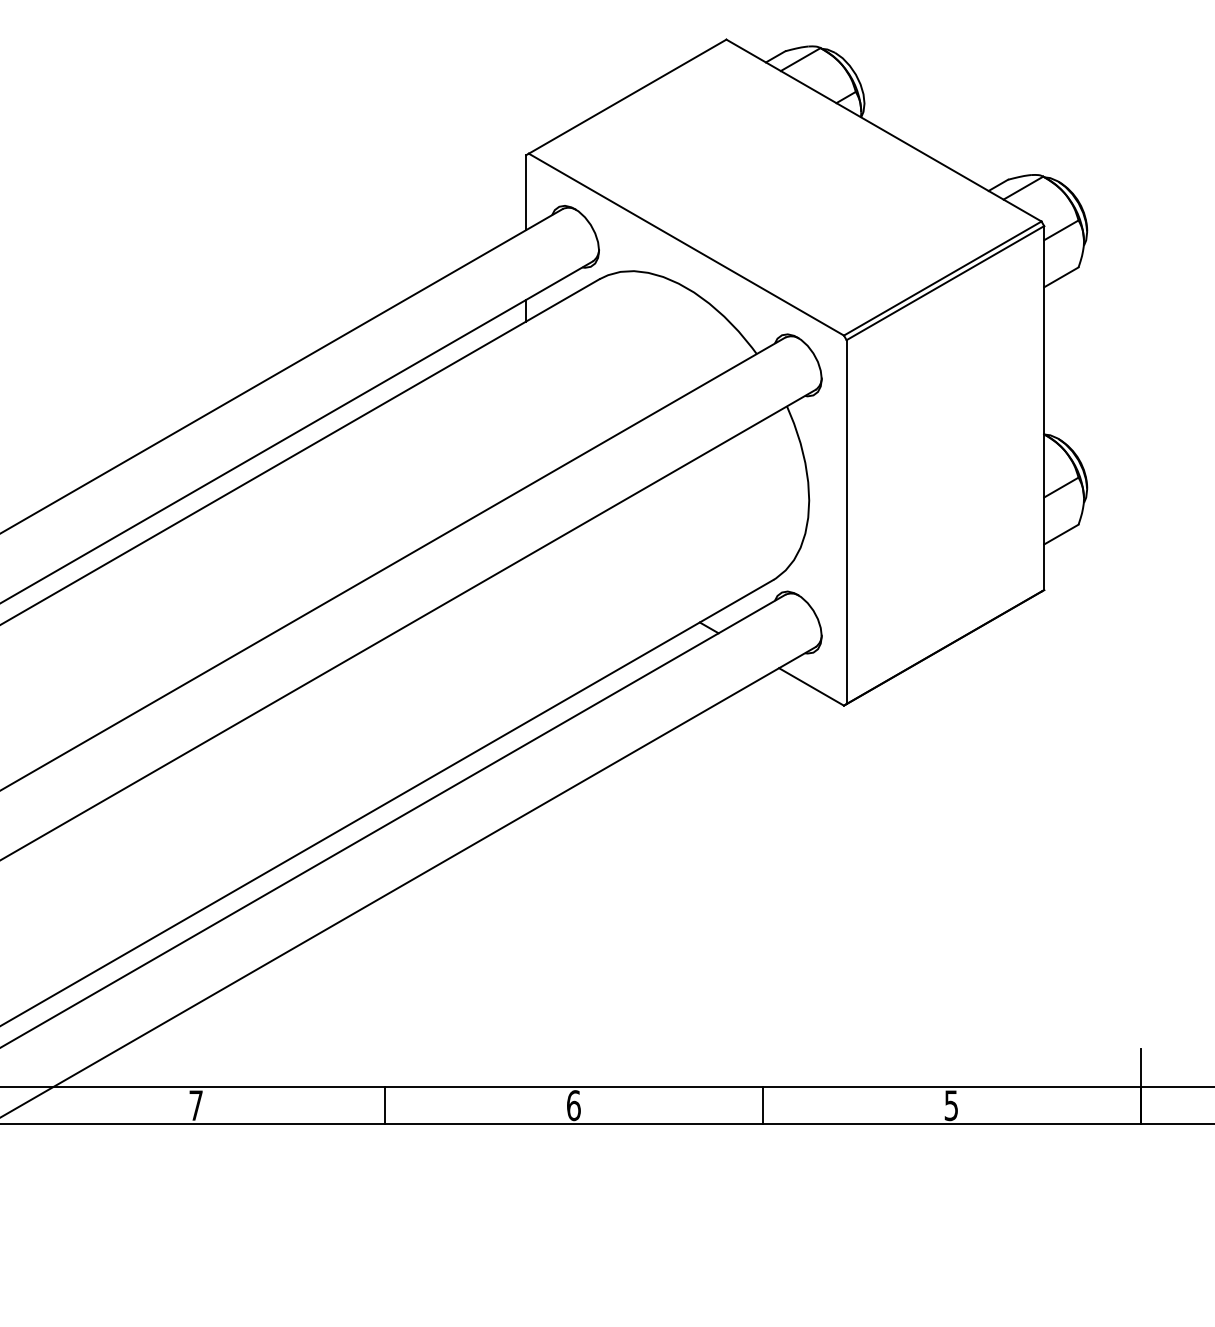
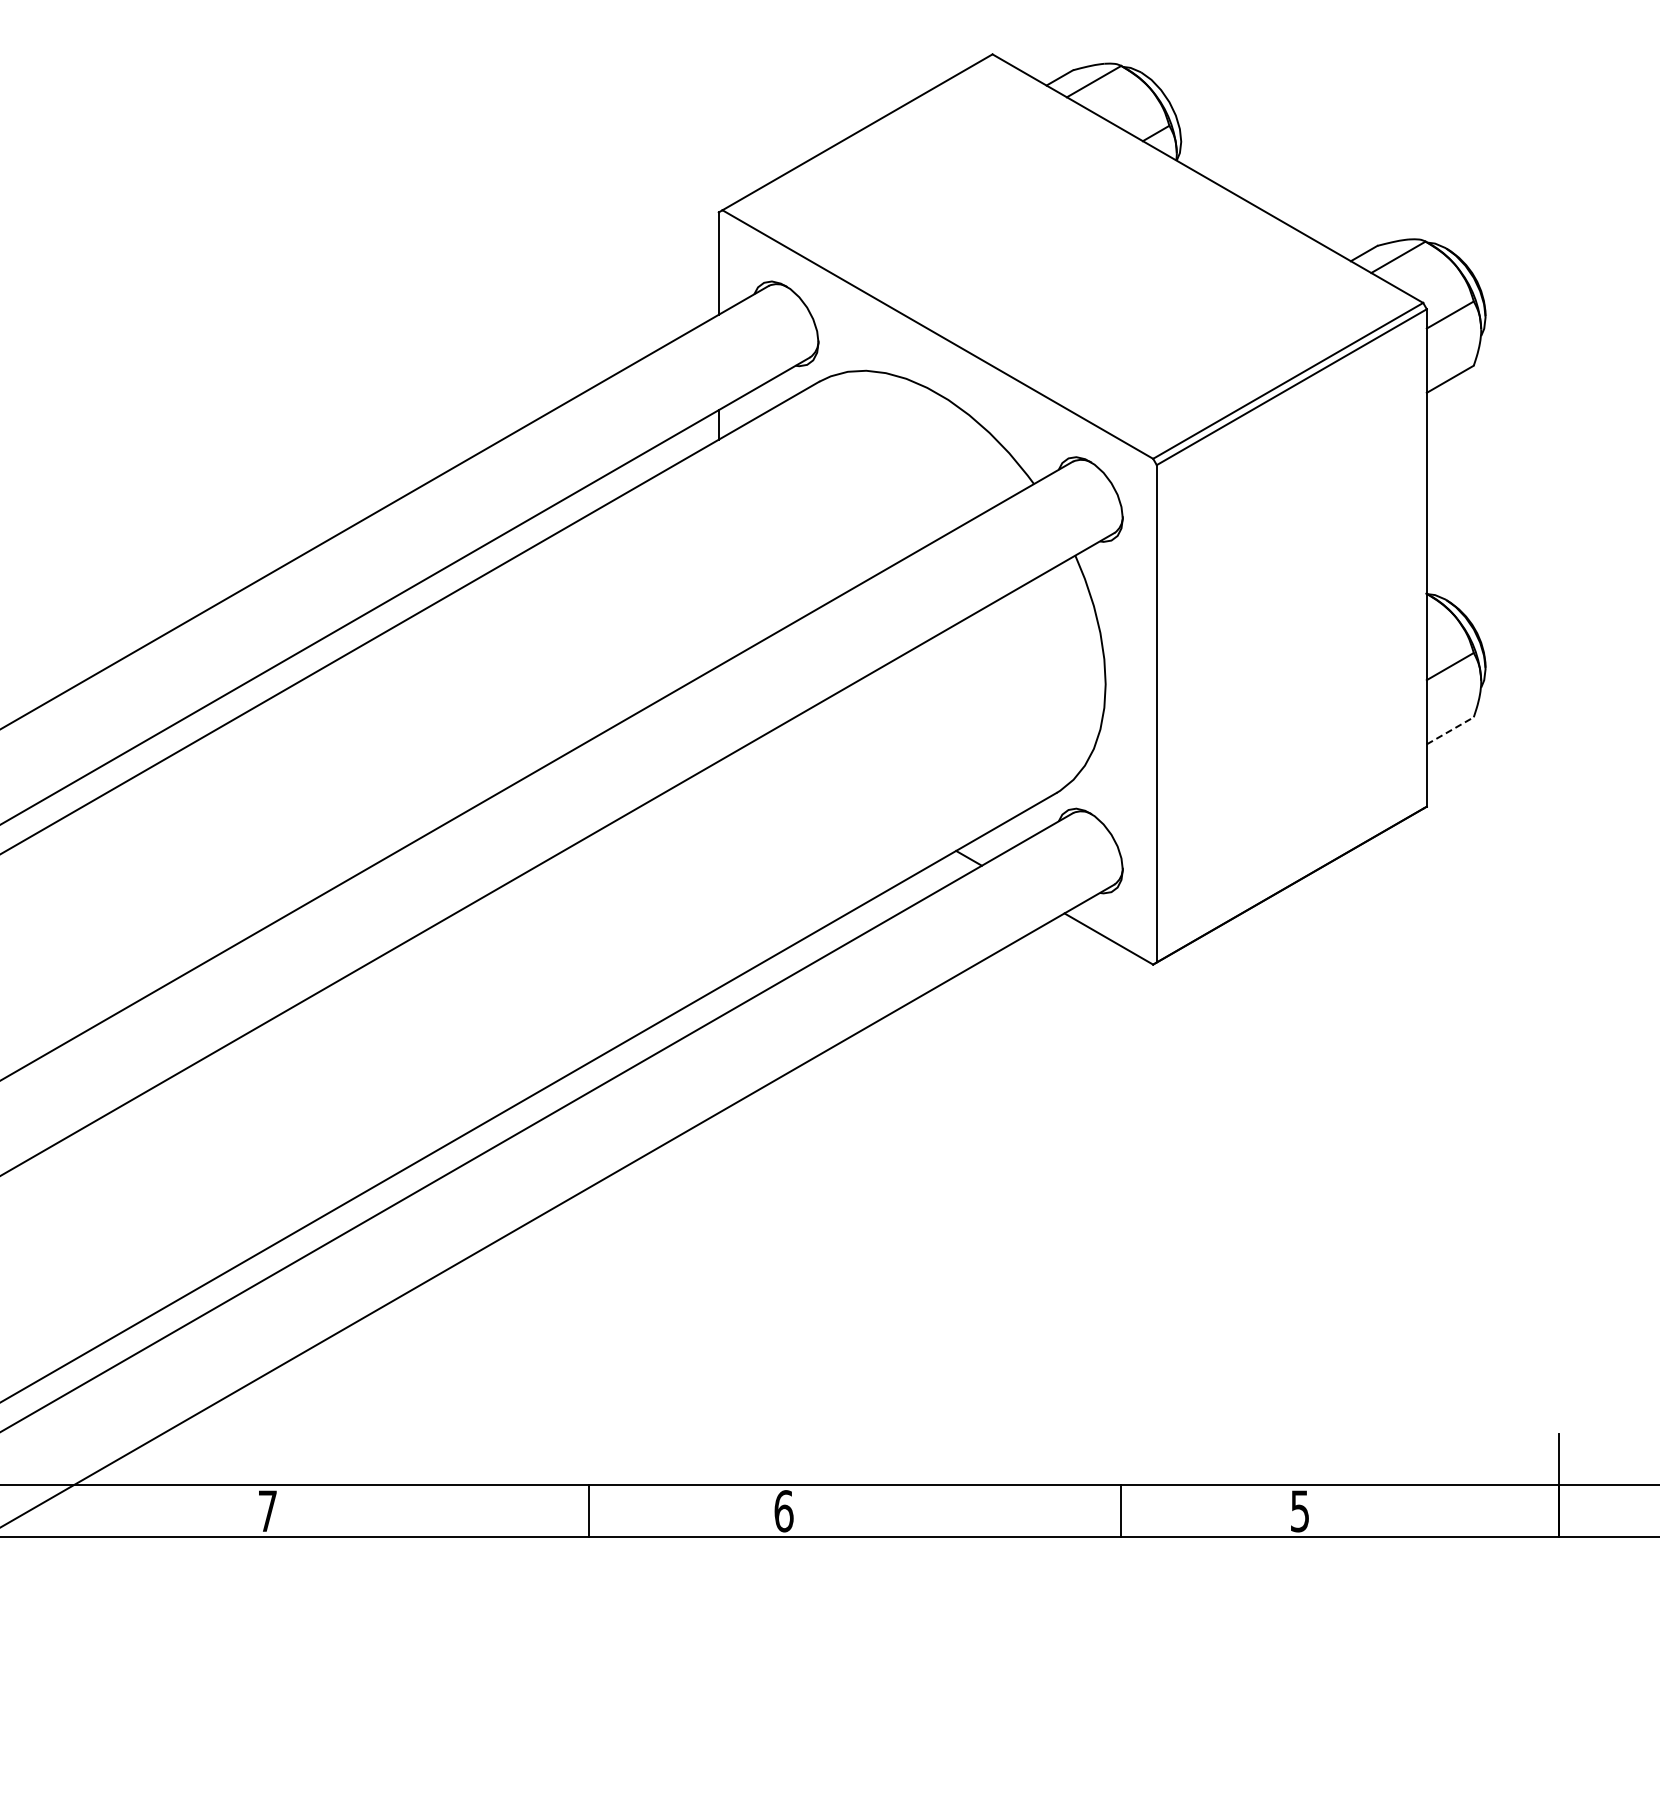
line: (1061, 534) -> (1450, 730), solid -> dashed
line: (385, 1105) -> (589, 1510), moved
line: (762, 1105) -> (1120, 1510), moved

